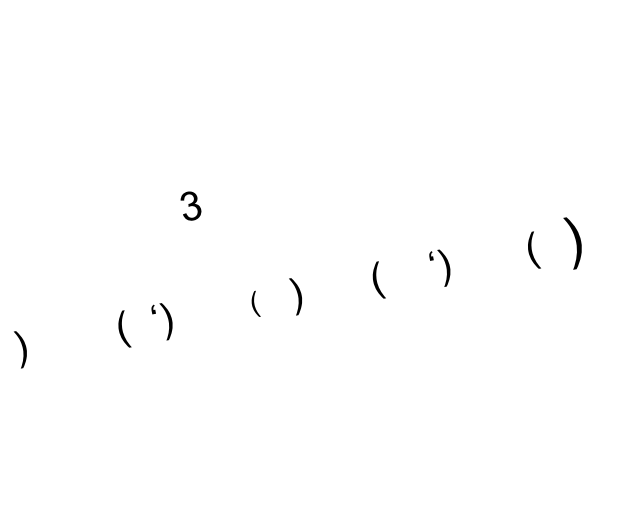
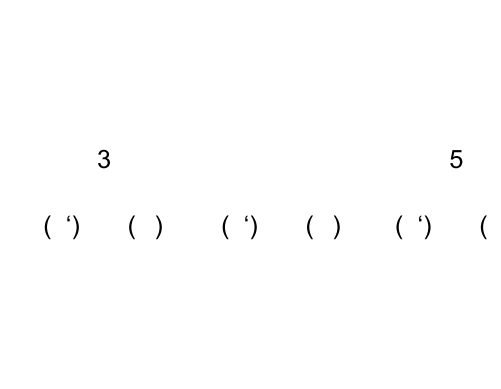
part: (574, 243) -> (336, 227), size x0.71
part: (377, 280) -> (225, 227), moved
part: (254, 304) -> (131, 227), size x1.43

